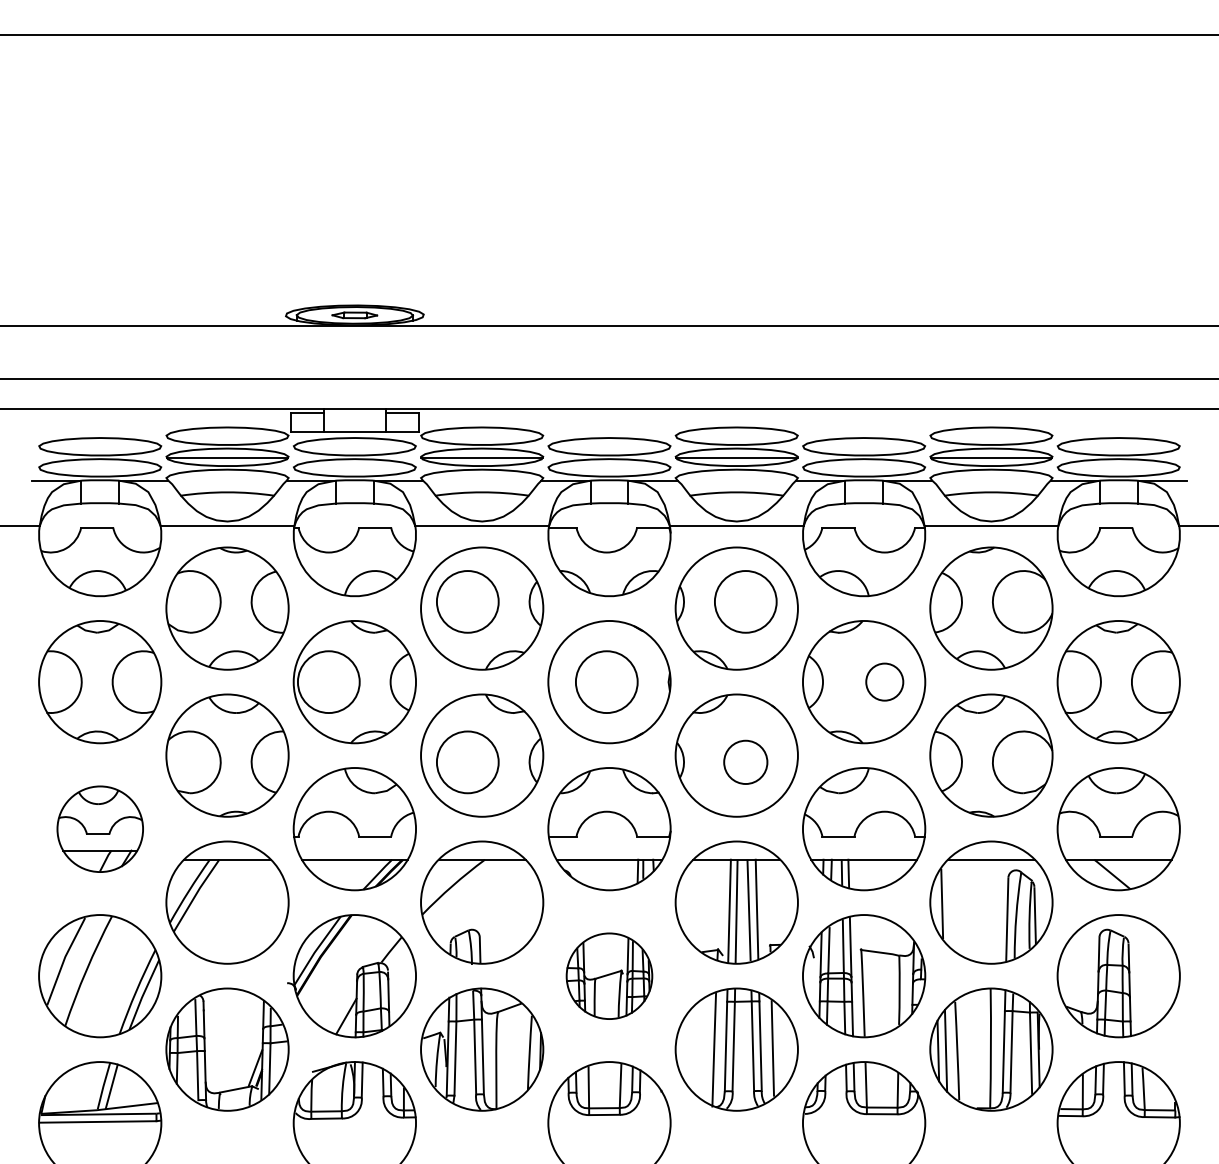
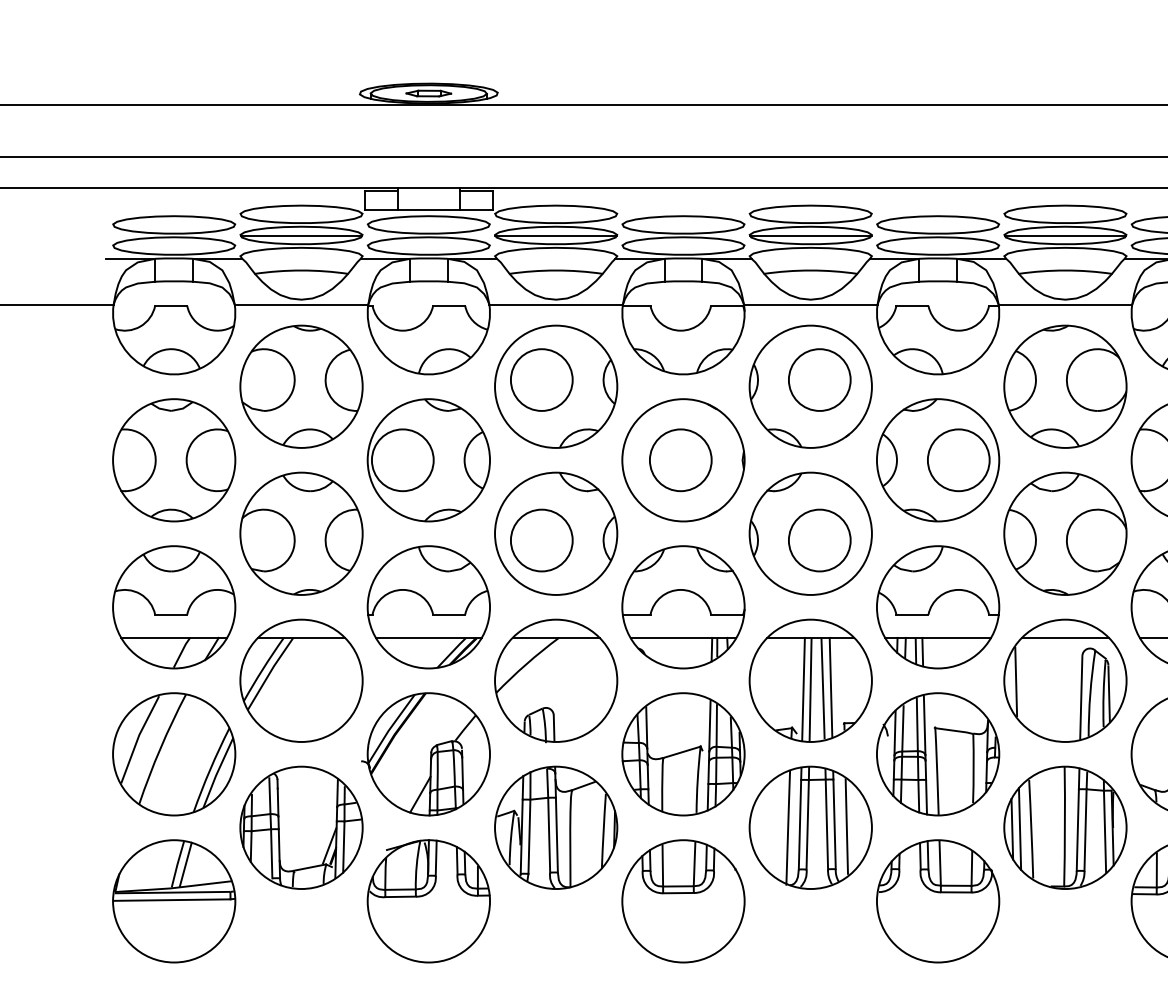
circle: (884, 682) -> (958, 460), size x1.67
circle: (745, 762) -> (819, 540), size x1.43
part: (100, 829) -> (174, 607), size x1.43
part: (609, 976) -> (683, 754), size x1.43

